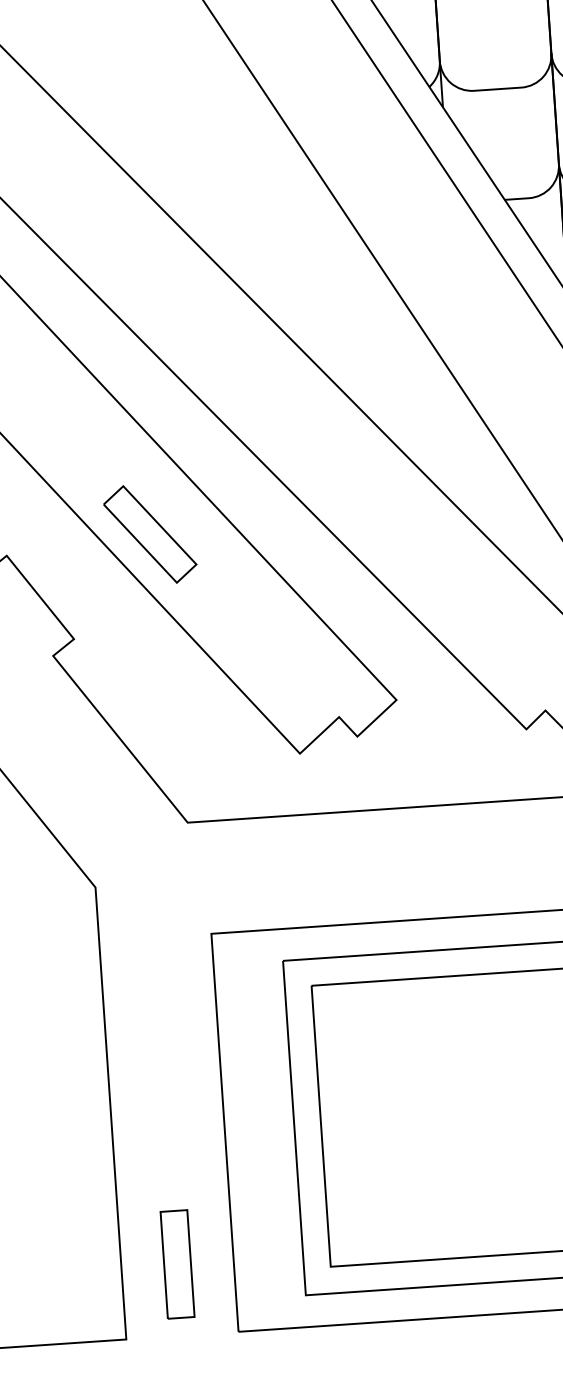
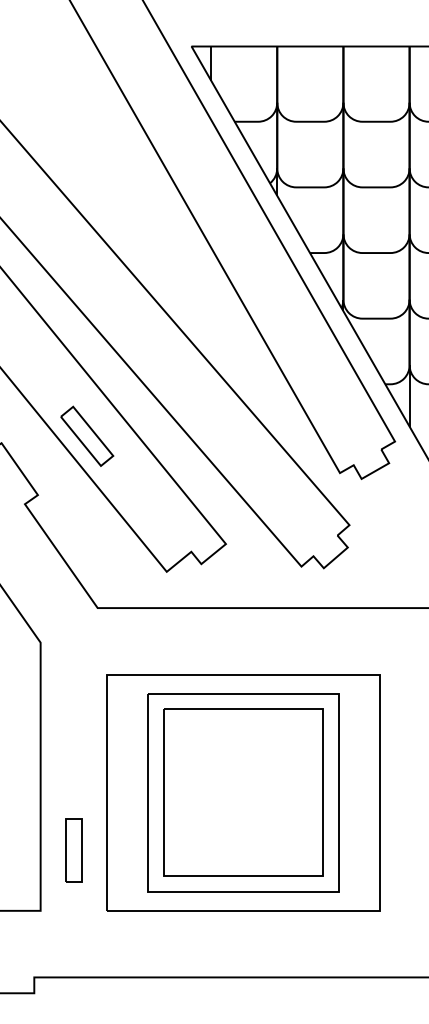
part: (176, 1264) -> (73, 850), moved

